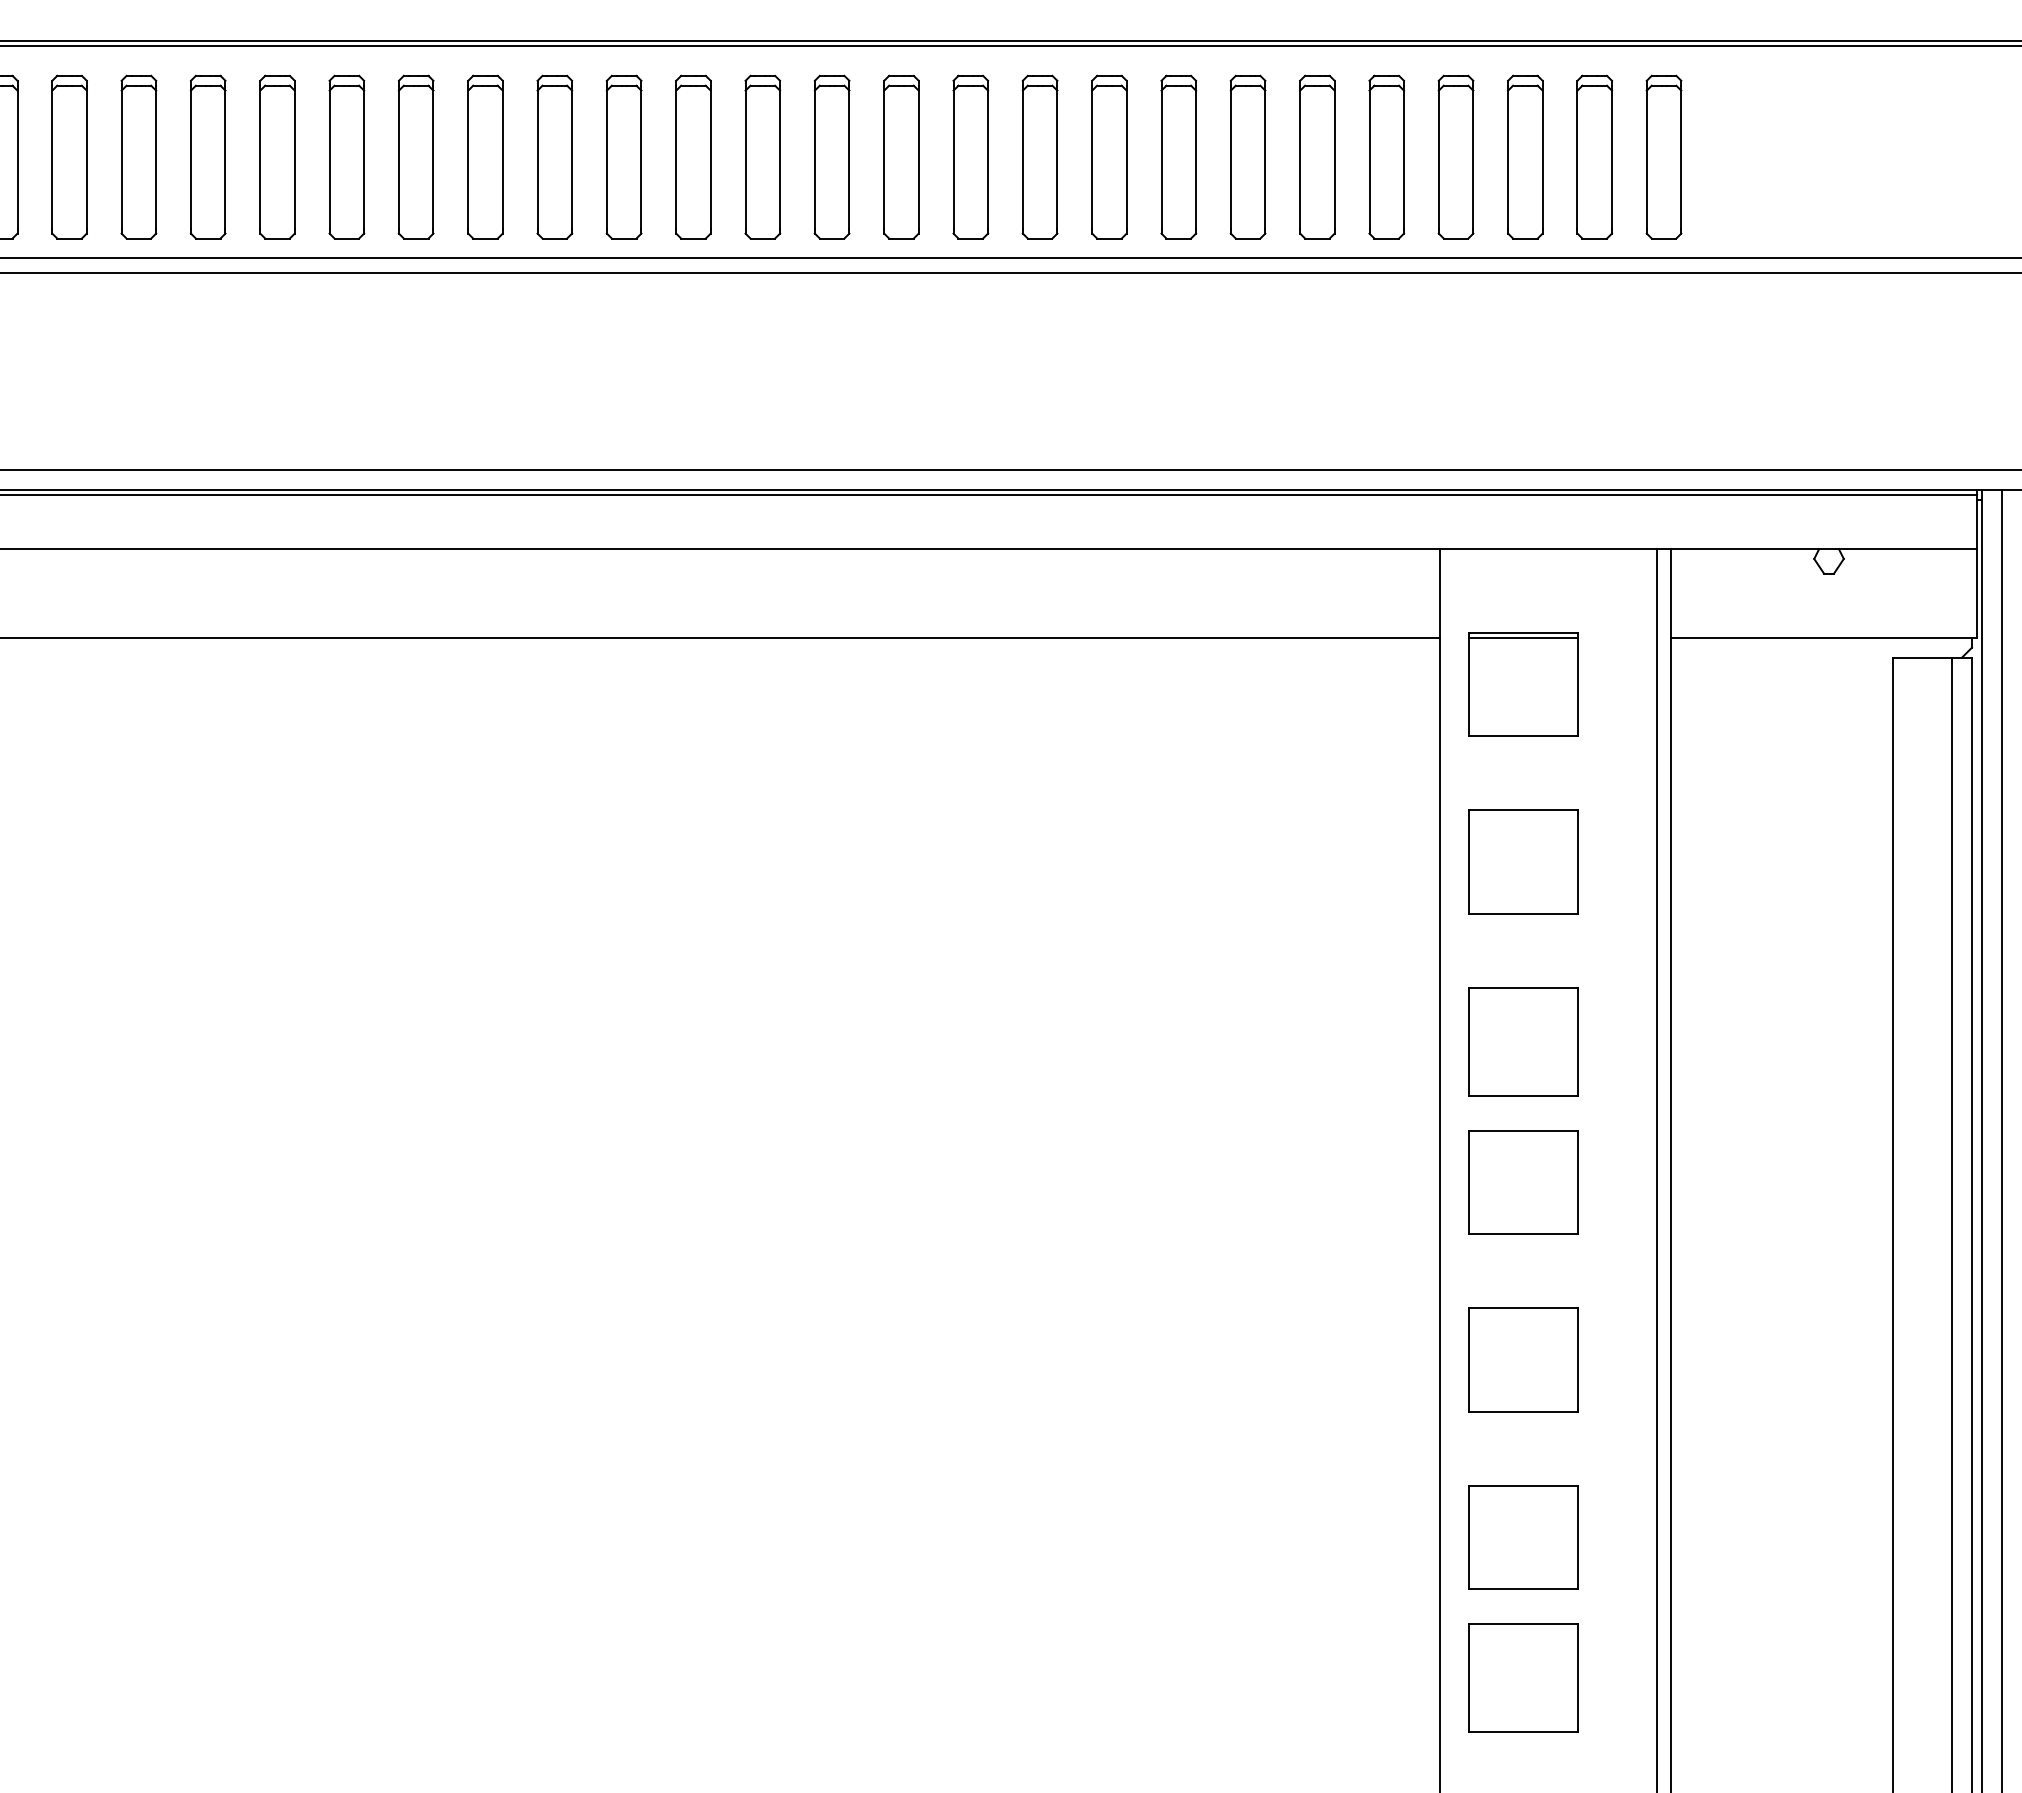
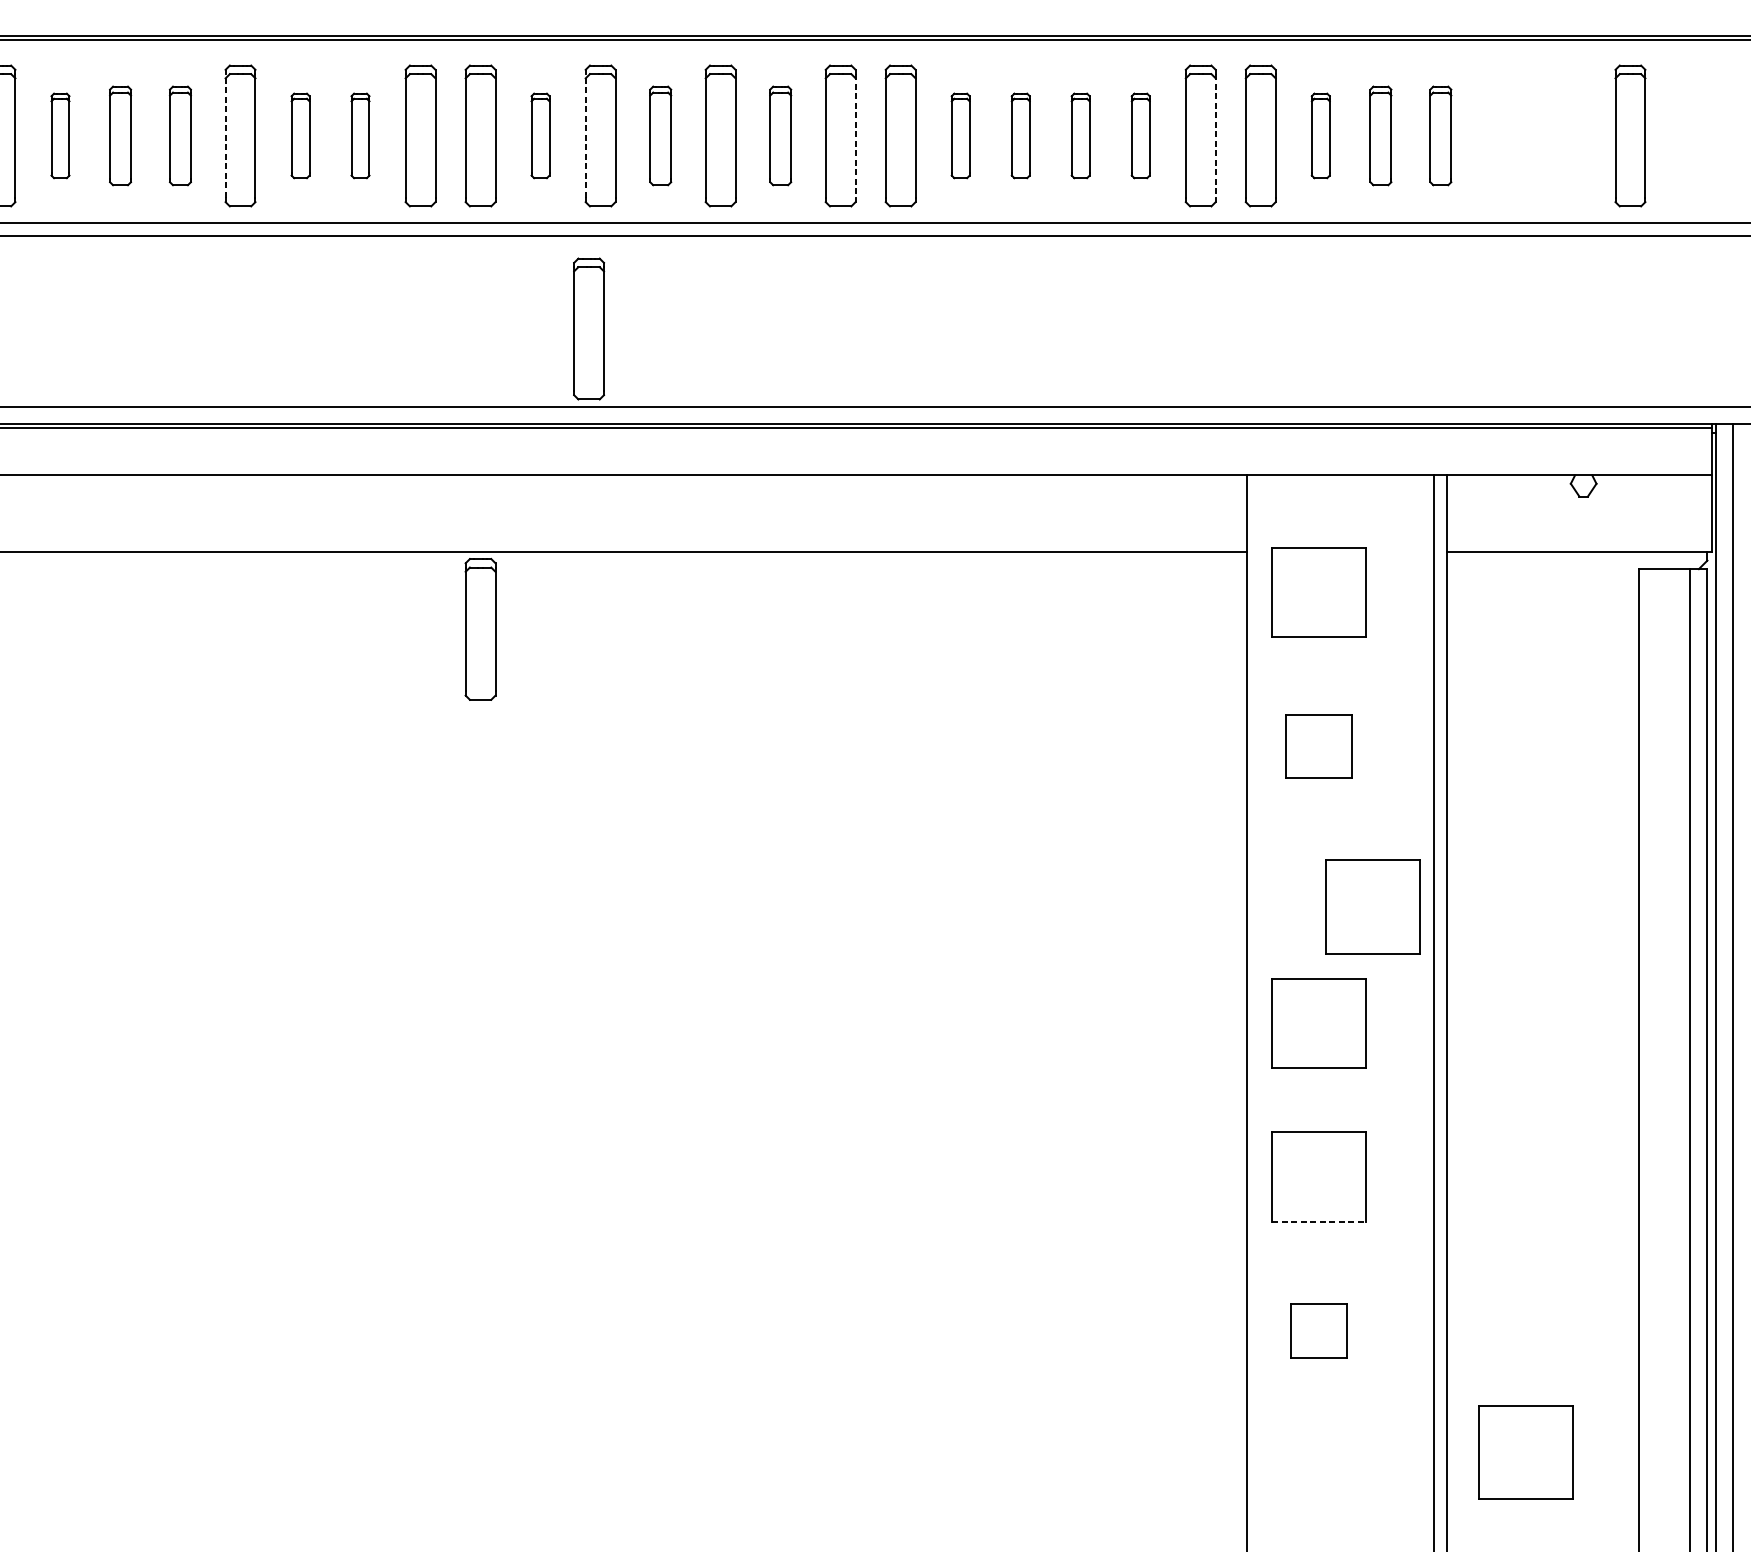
part: (69, 156) -> (60, 135), size x0.6
part: (138, 156) -> (120, 135), size x0.7
part: (207, 156) -> (179, 135), size x0.7
line: (260, 156) -> (225, 135), solid -> dashed
part: (346, 156) -> (300, 135), size x0.6
part: (415, 156) -> (359, 135), size x0.6
part: (623, 156) -> (540, 135), size x0.6
line: (676, 156) -> (585, 135), solid -> dashed
part: (762, 156) -> (660, 135), size x0.7
part: (901, 156) -> (780, 135), size x0.7
part: (1109, 156) -> (960, 135), size x0.6
part: (1178, 156) -> (1020, 135), size x0.6
part: (1247, 156) -> (1080, 135), size x0.6
part: (1317, 156) -> (1140, 135), size x0.6
part: (1525, 156) -> (1320, 135), size x0.6
part: (1594, 156) -> (1380, 135), size x0.7
part: (1663, 156) -> (1440, 135), size x0.7
part: (1882, 156) -> (1629, 135), added
line: (988, 157) -> (856, 136), solid -> dashed
line: (1404, 157) -> (1216, 136), solid -> dashed
part: (679, 379) -> (588, 328), added
line: (1523, 637) -> (1319, 551), removed
part: (554, 726) -> (480, 628), added
part: (1523, 861) -> (1319, 745), size x0.7
part: (1523, 1041) -> (1372, 906), moved
line: (1523, 1411) -> (1319, 1221), solid -> dashed
part: (1523, 1537) -> (1319, 1330), size x0.6
part: (1523, 1677) -> (1526, 1452), moved

